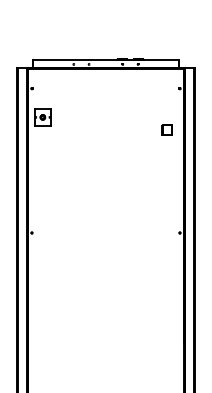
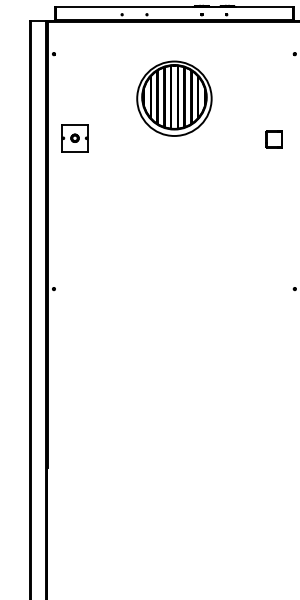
part: (105, 115) -> (173, 97), added
part: (42, 117) -> (74, 138), moved
part: (166, 129) -> (272, 138), moved

